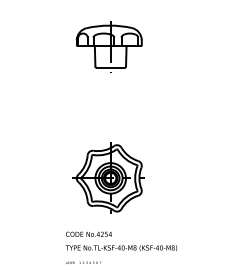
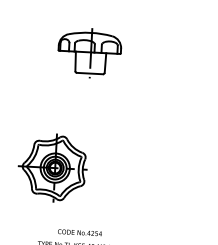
part: (108, 177) -> (53, 167), moved
text: (88, 233) -> (79, 231), moved

